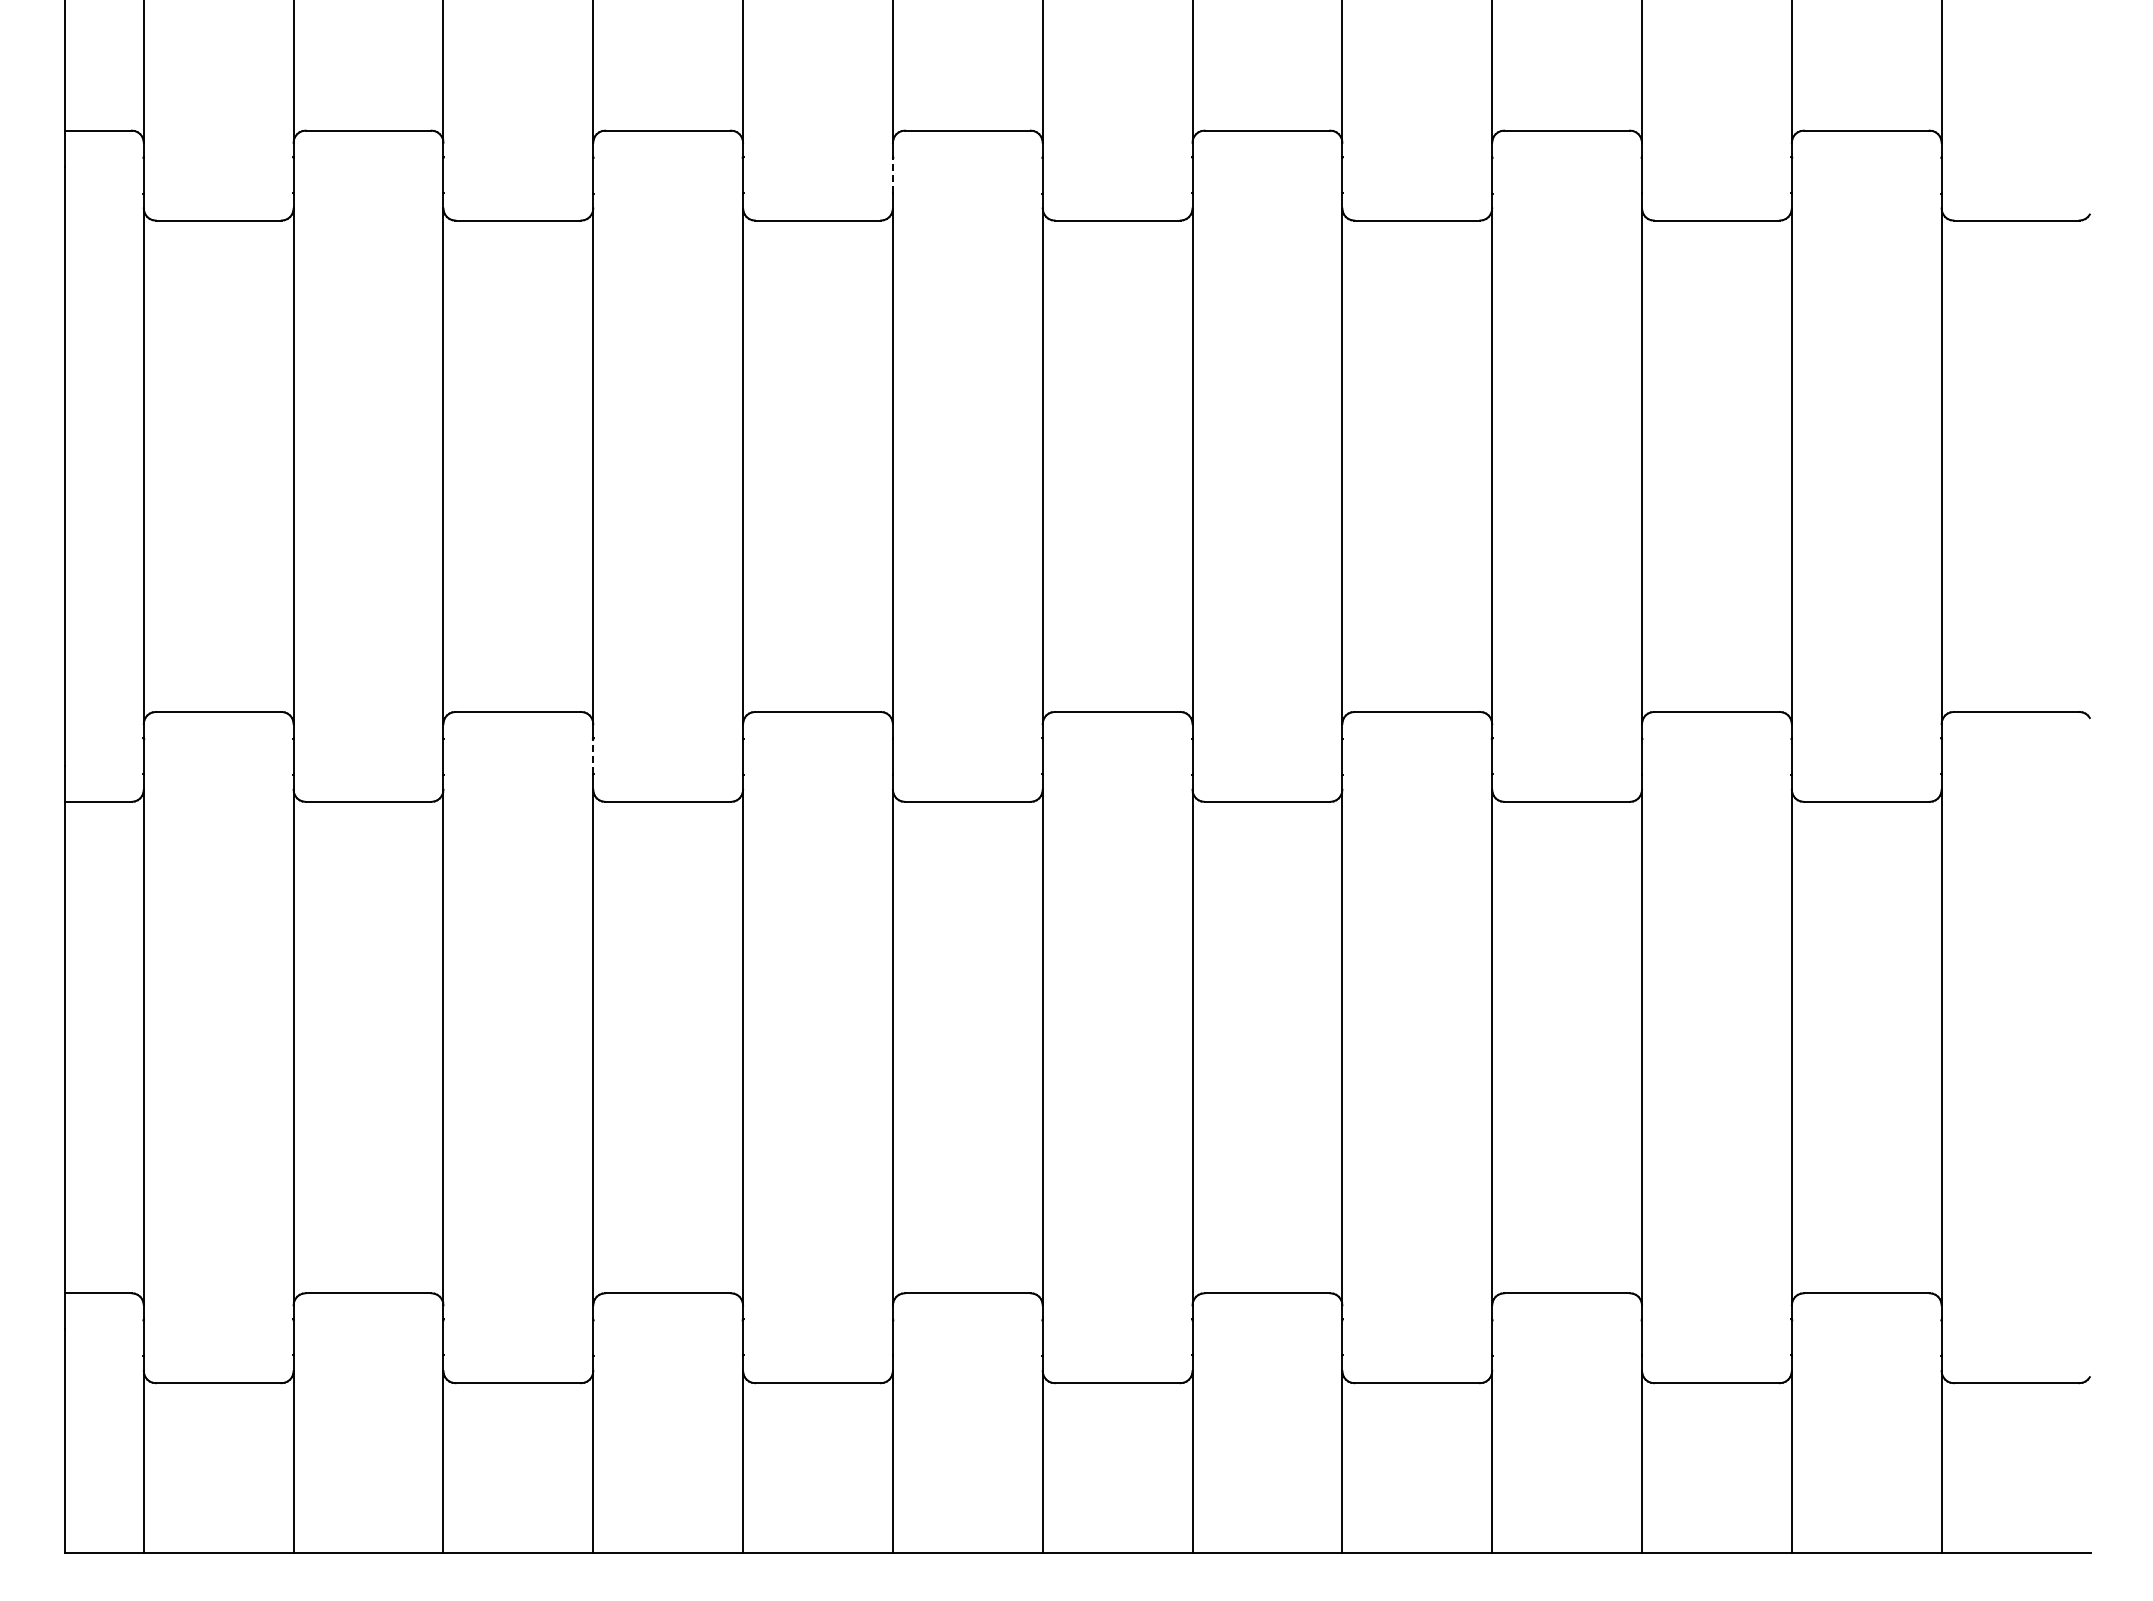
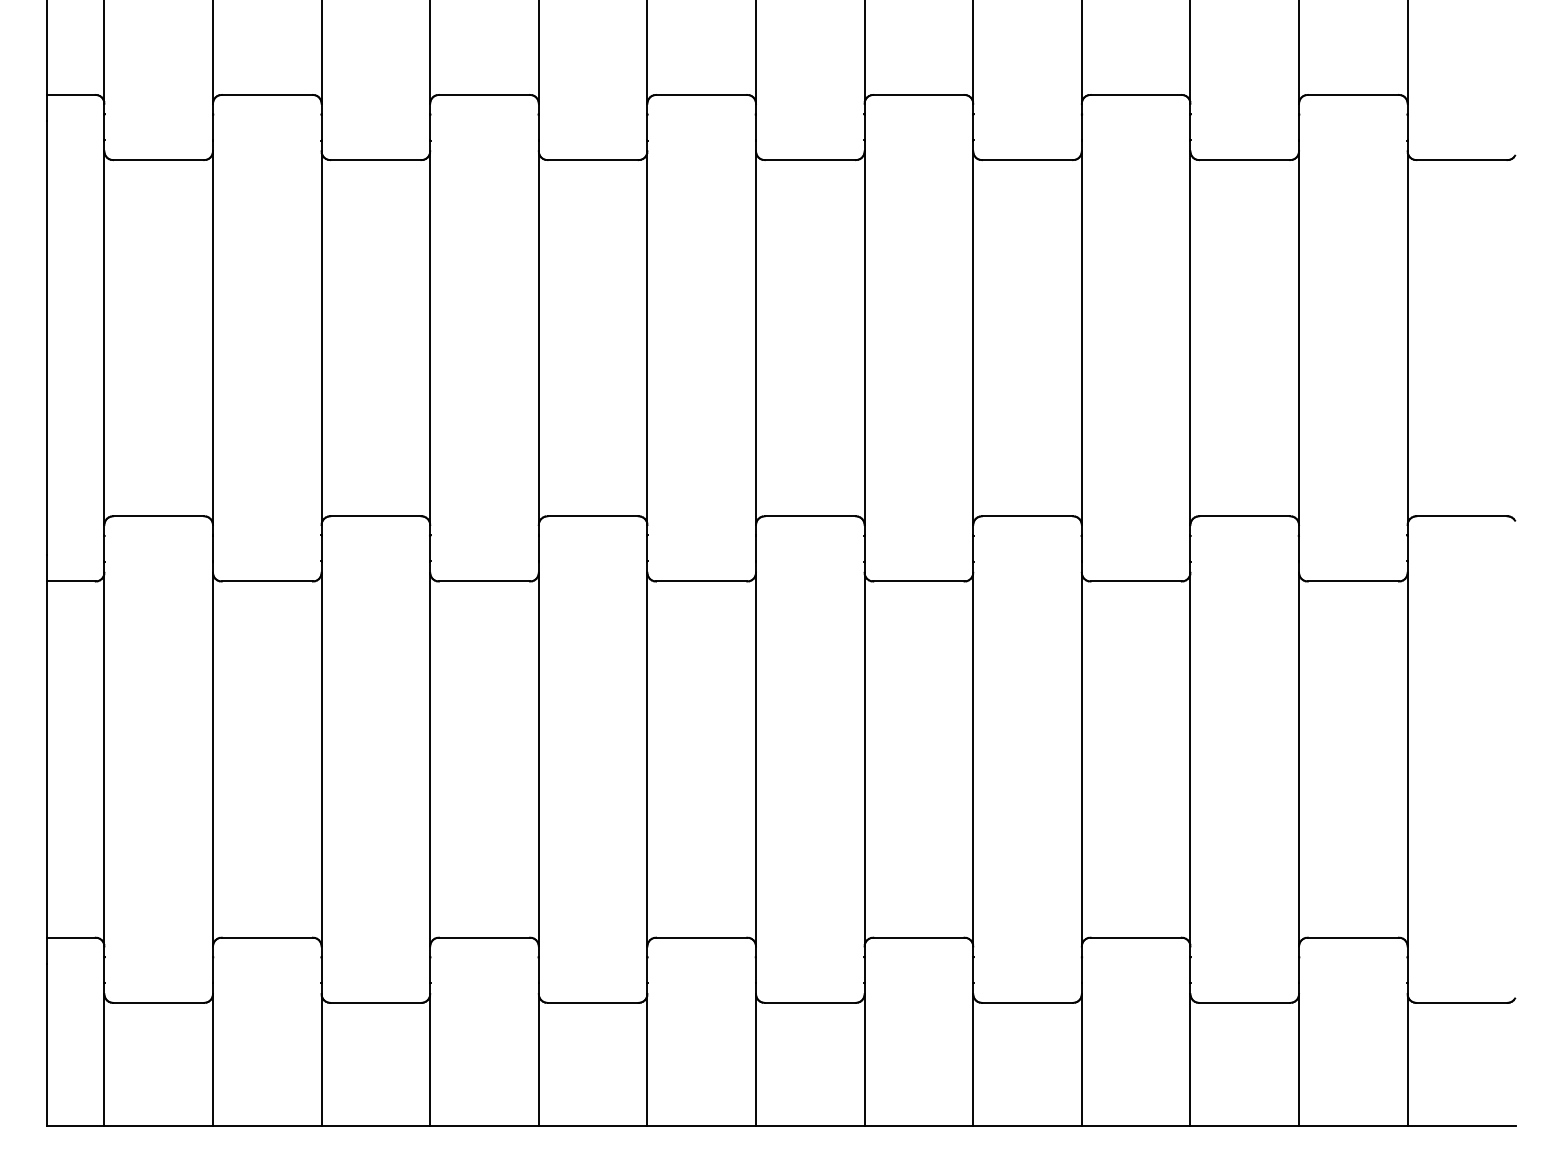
line: (892, 175) -> (647, 127), dashed -> solid
line: (593, 756) -> (430, 548), dashed -> solid

